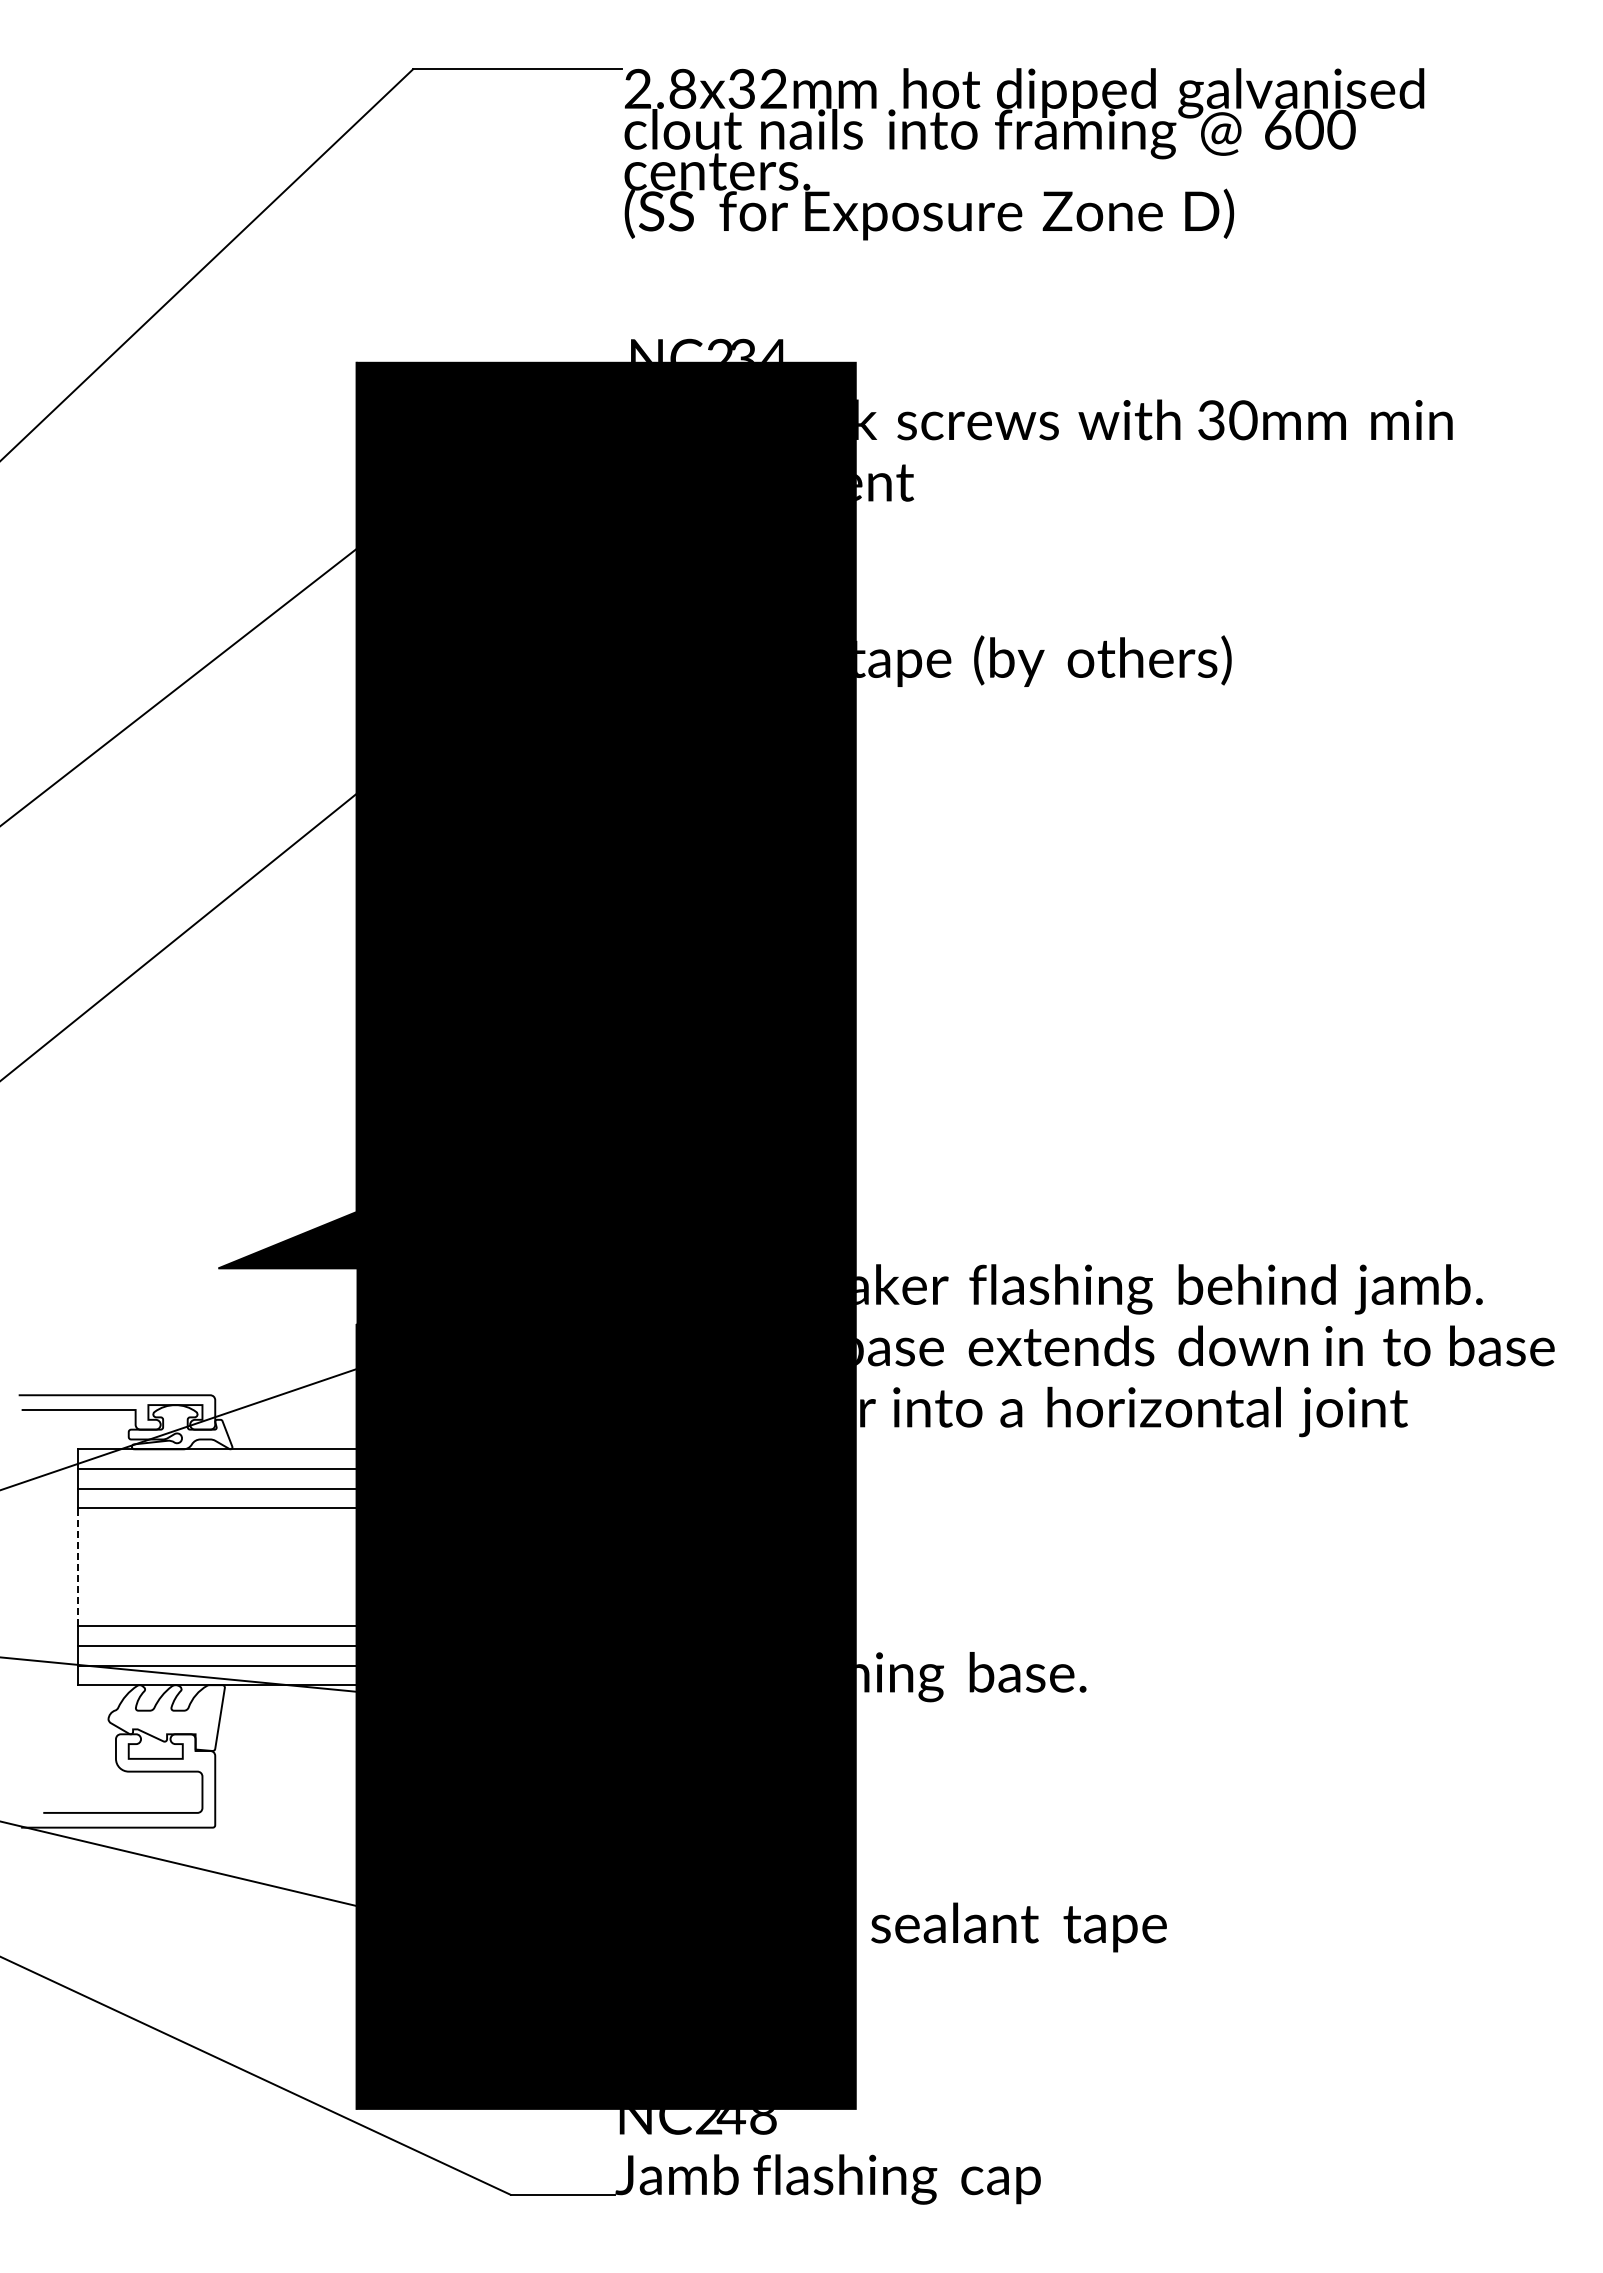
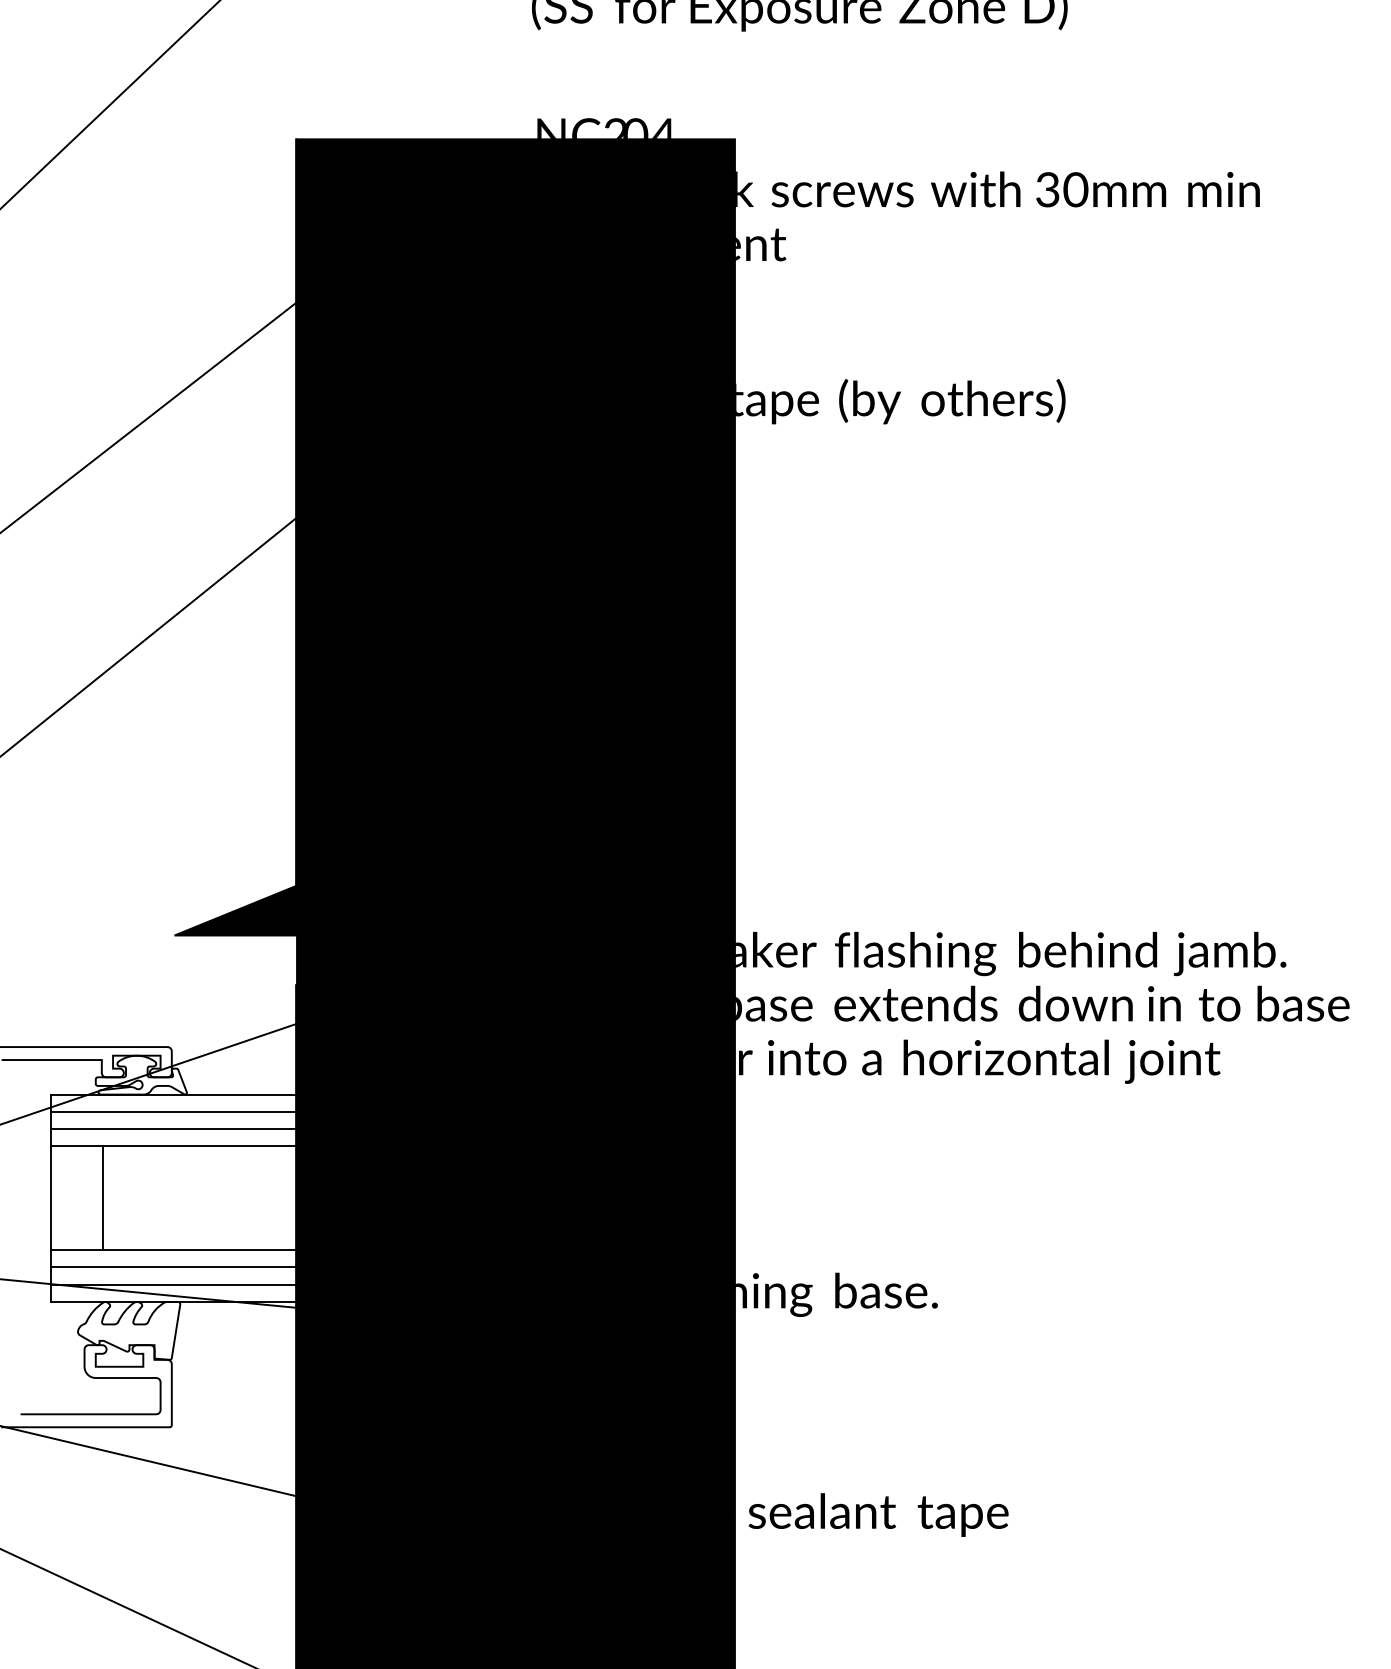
text: (742, 350) -> (635, 128), 34 -> 04
line: (77, 1567) -> (50, 1198), dashed -> solid
line: (136, 1567) -> (102, 1198), added

